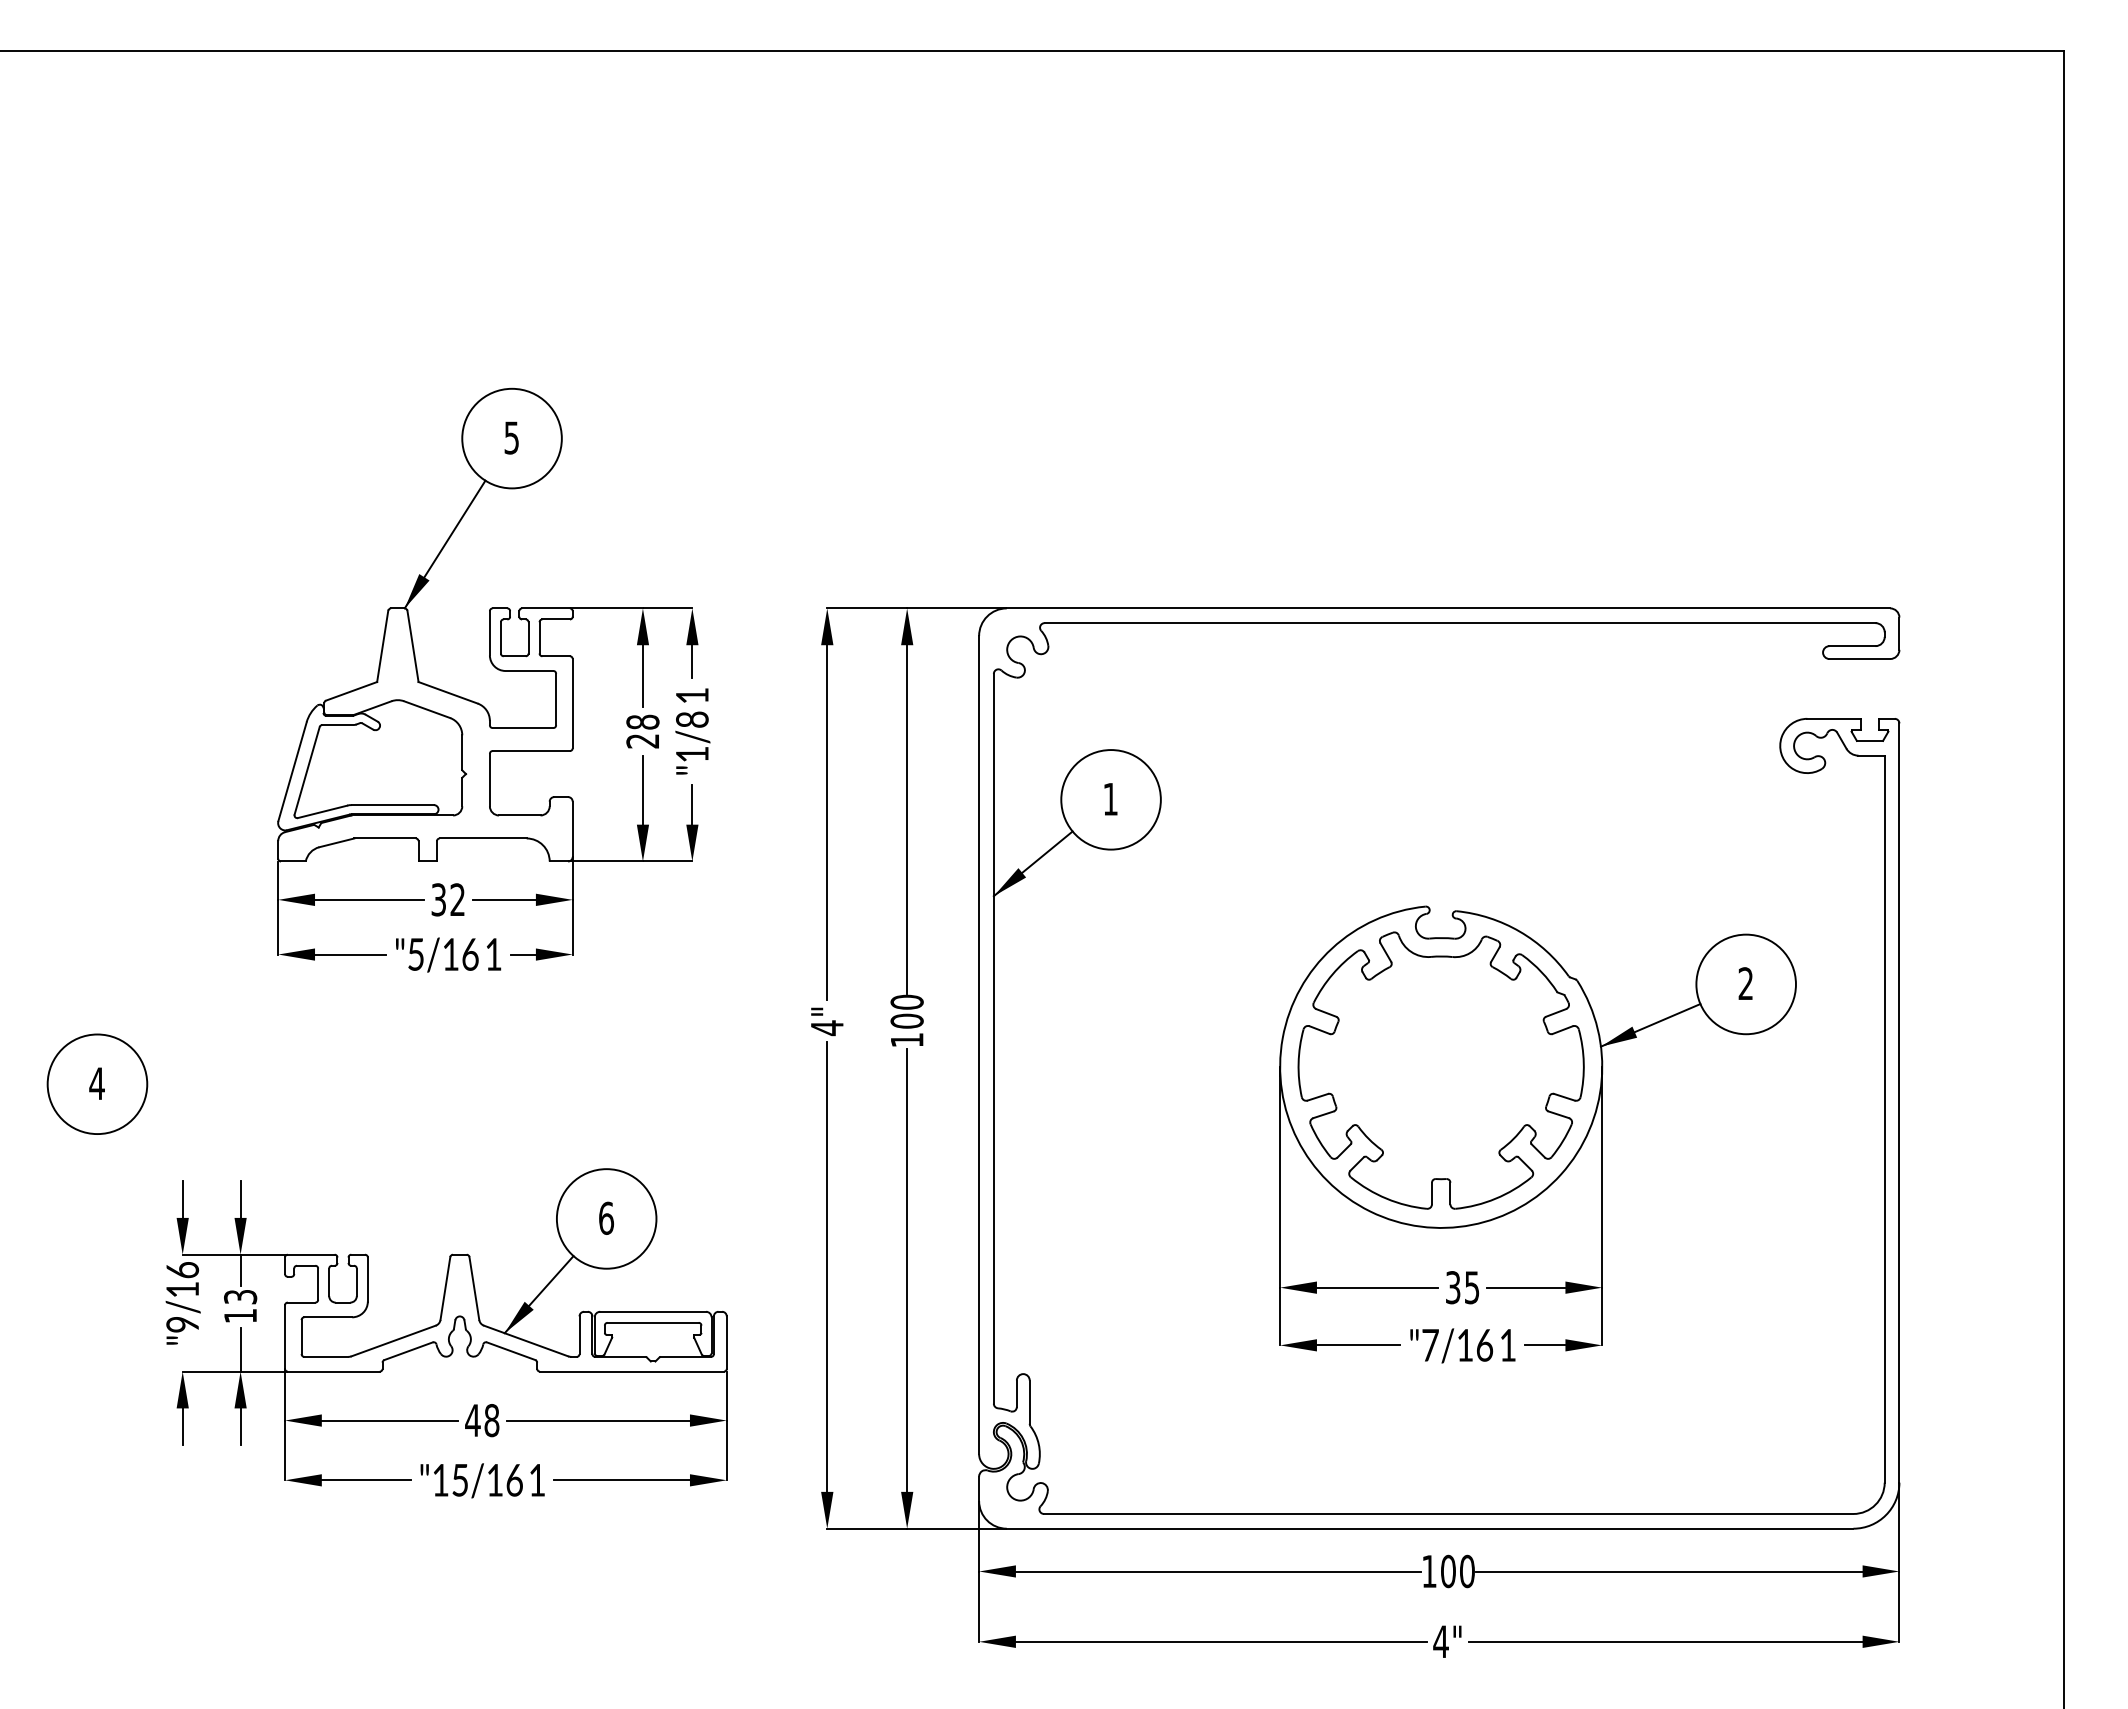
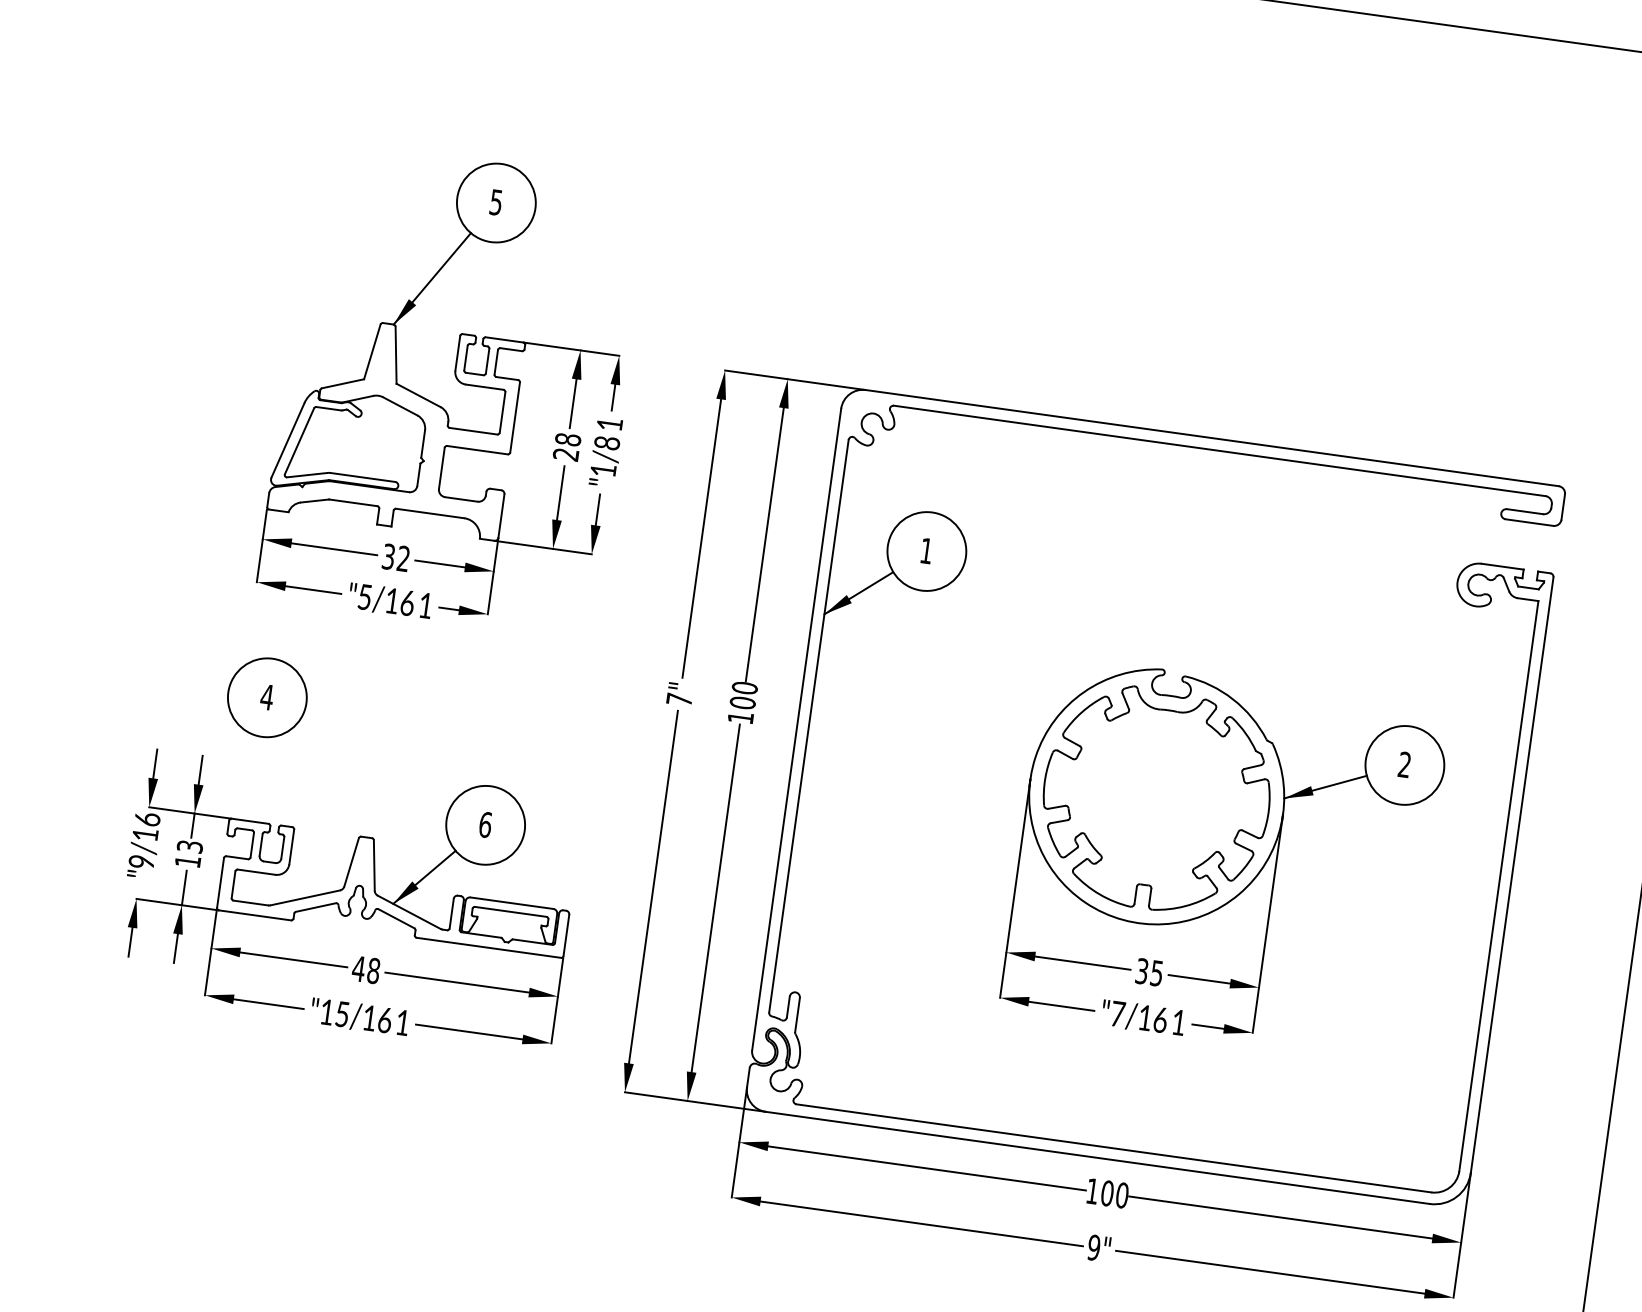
text: (827, 1028) -> (679, 700), 4" -> 7"
part: (97, 1083) -> (267, 697), moved
text: (1440, 1641) -> (1093, 1247), 4" -> 9"

